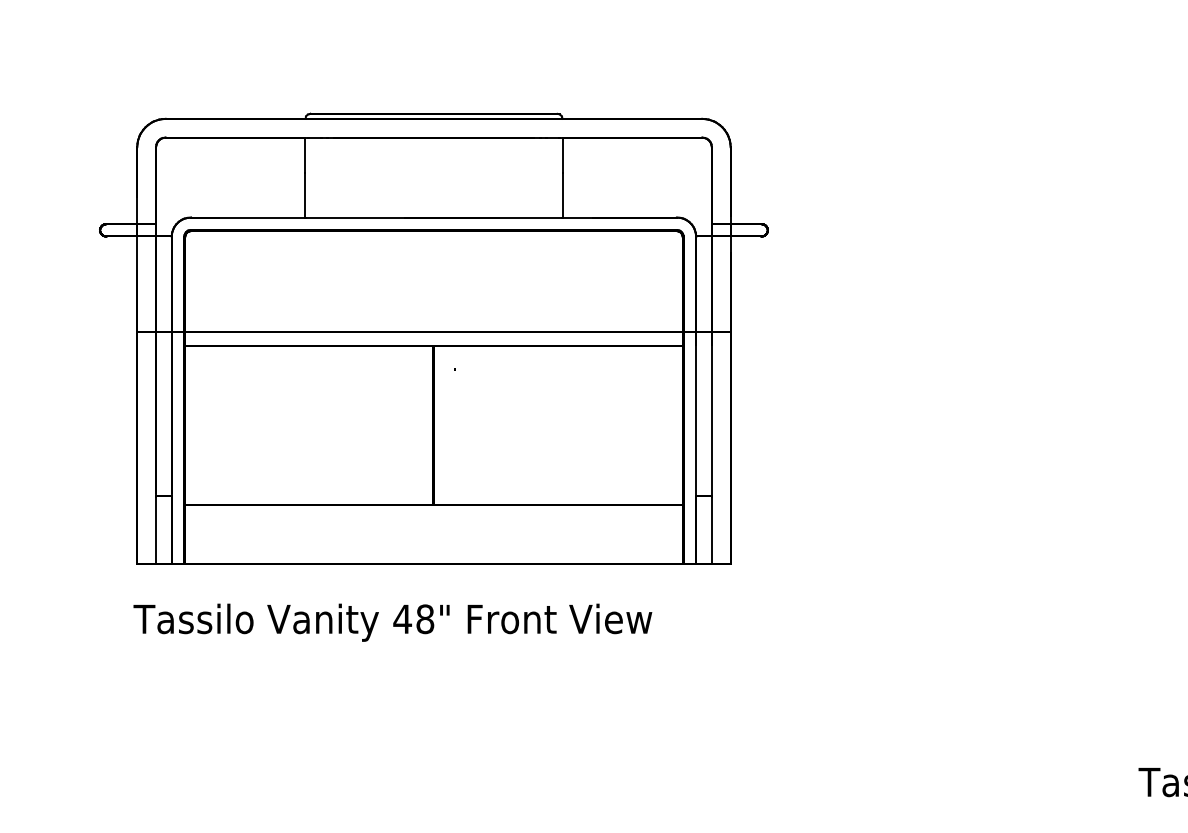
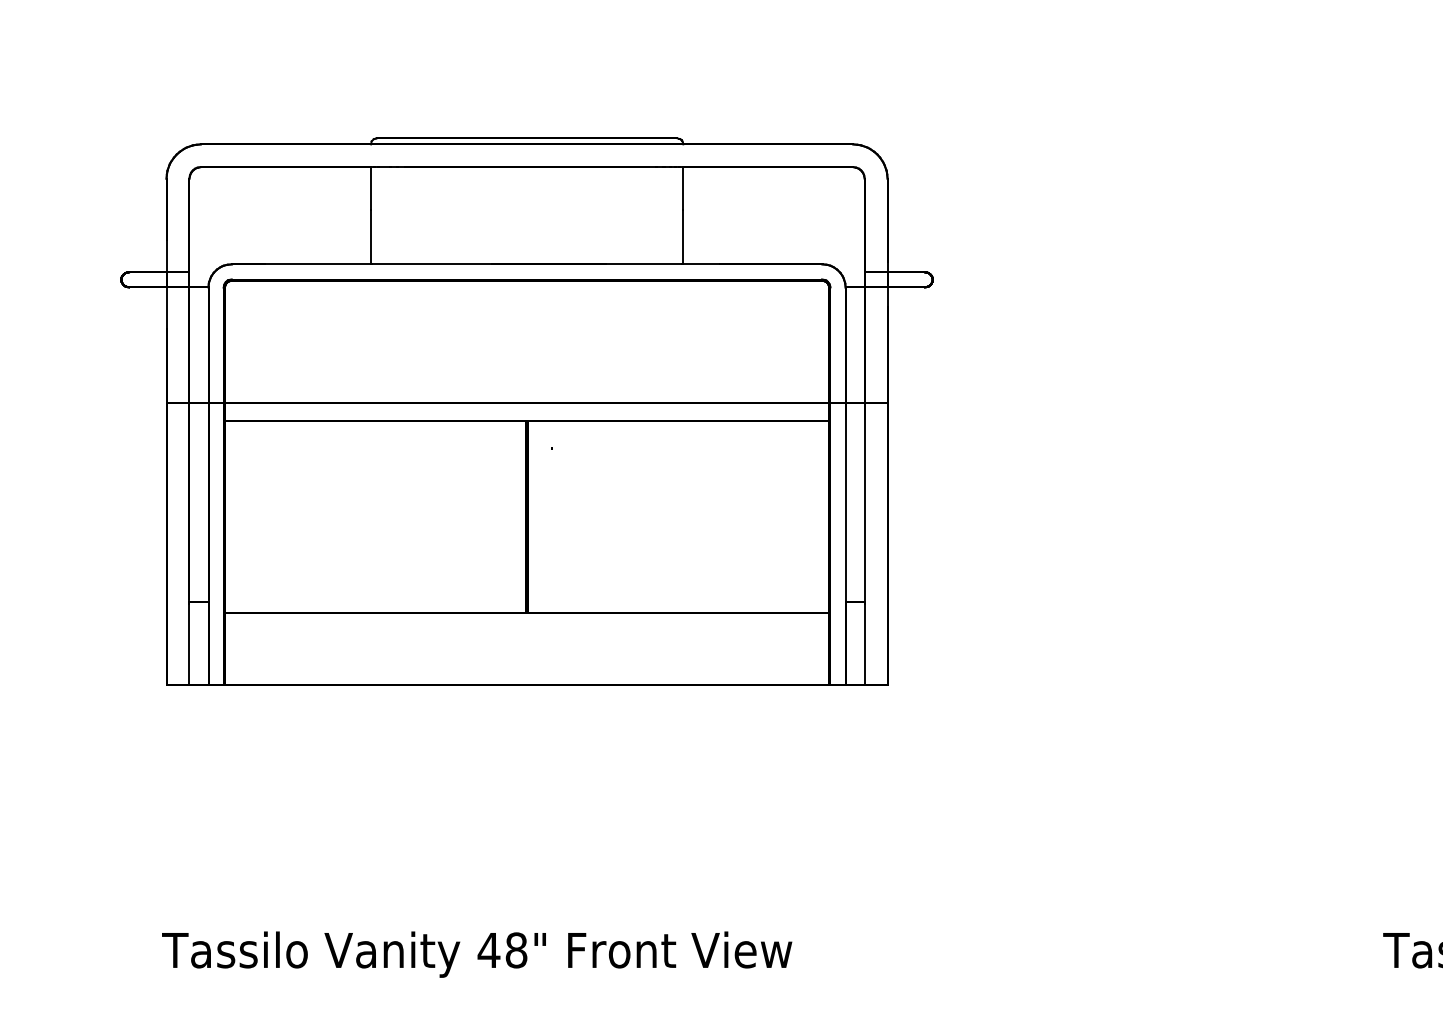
text: (392, 622) -> (476, 954), moved

